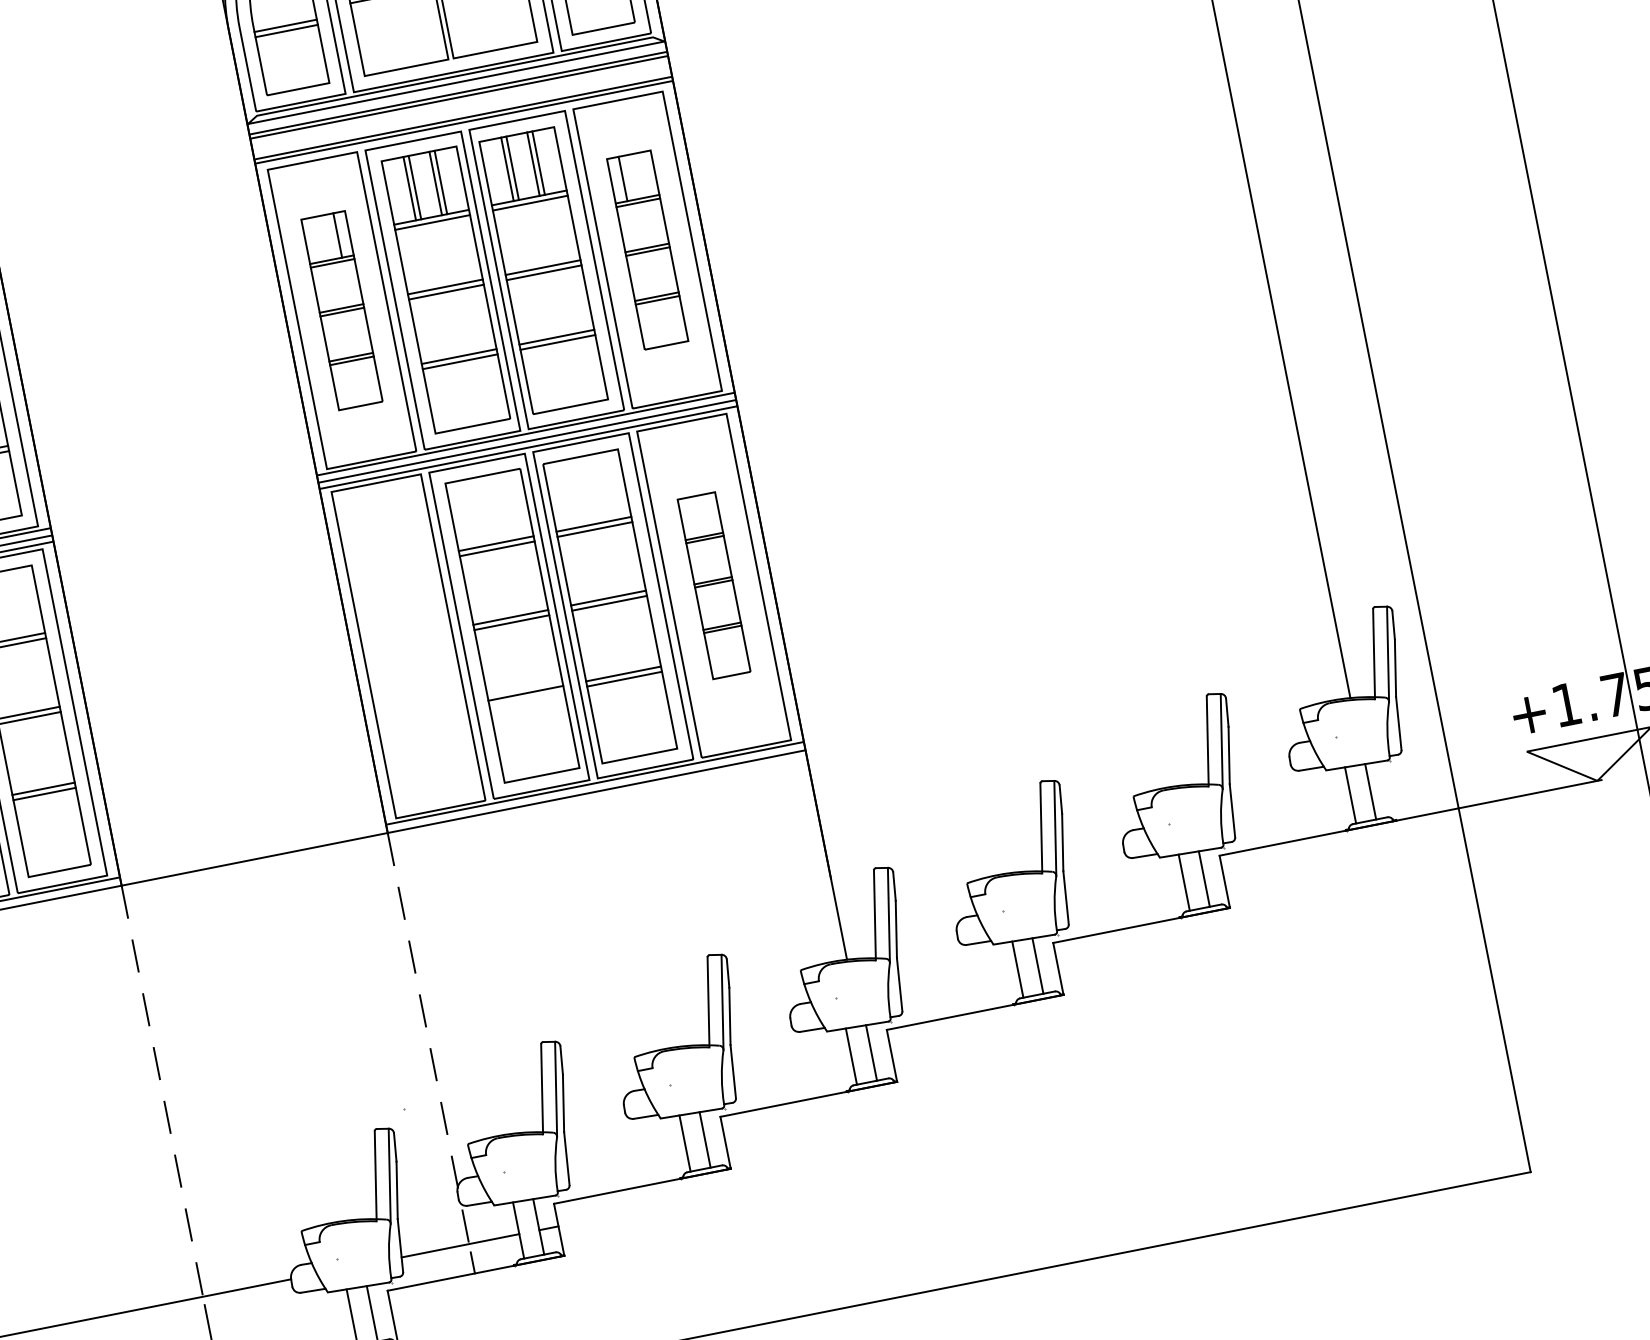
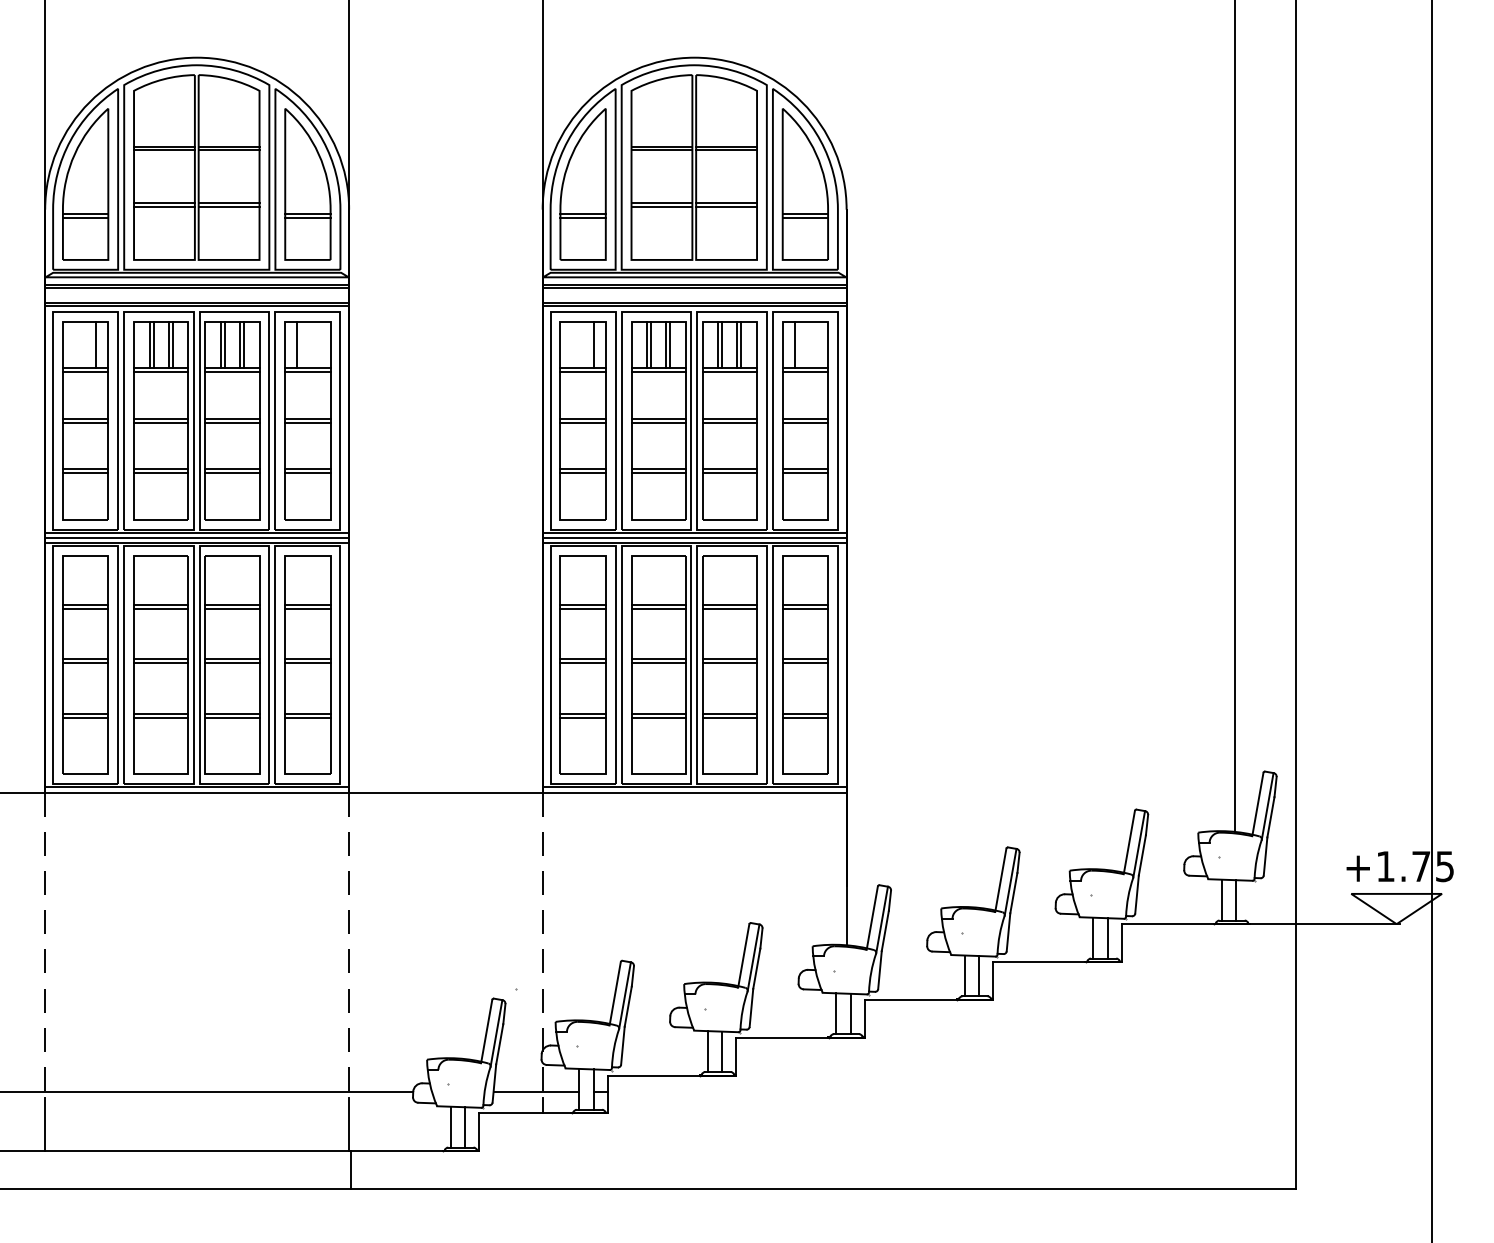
part: (647, 249) -> (805, 420), size x1.43
part: (341, 310) -> (582, 420), size x1.43
part: (714, 584) -> (805, 664), size x1.67
part: (407, 645) -> (582, 664), added
line: (526, 699) -> (658, 718), added

